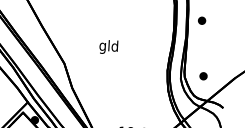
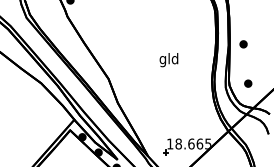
part: (201, 20) -> (243, 44), moved
text: (108, 47) -> (168, 60), moved

